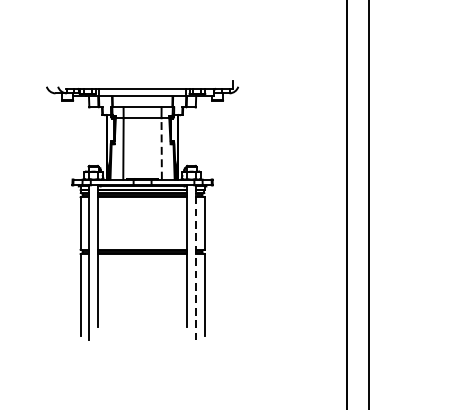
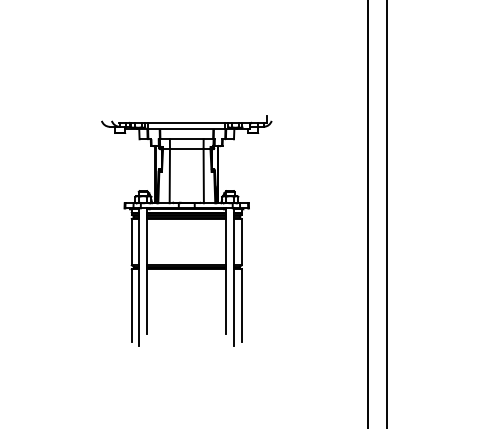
line: (161, 148) -> (203, 175), dashed -> solid
line: (196, 263) -> (234, 277), dashed -> solid

